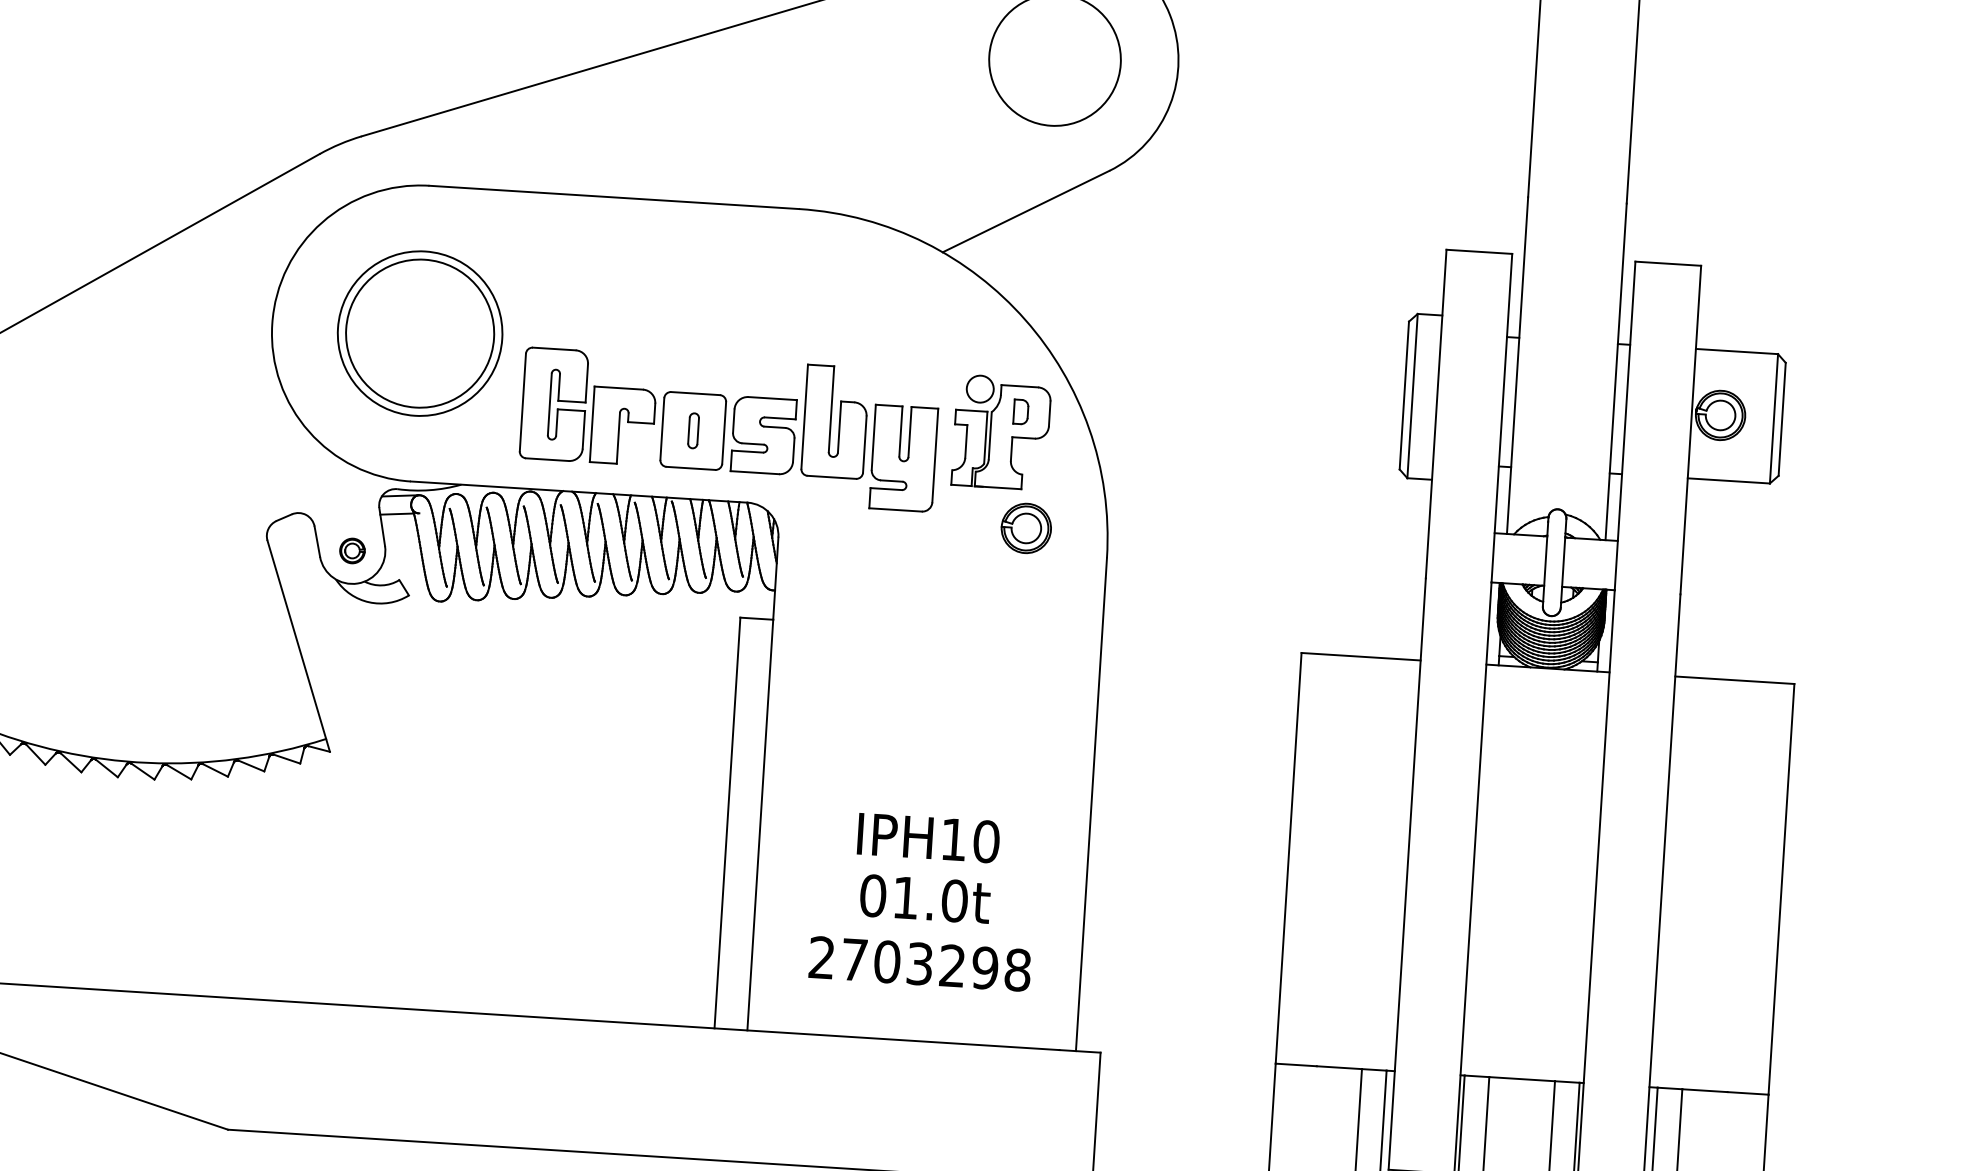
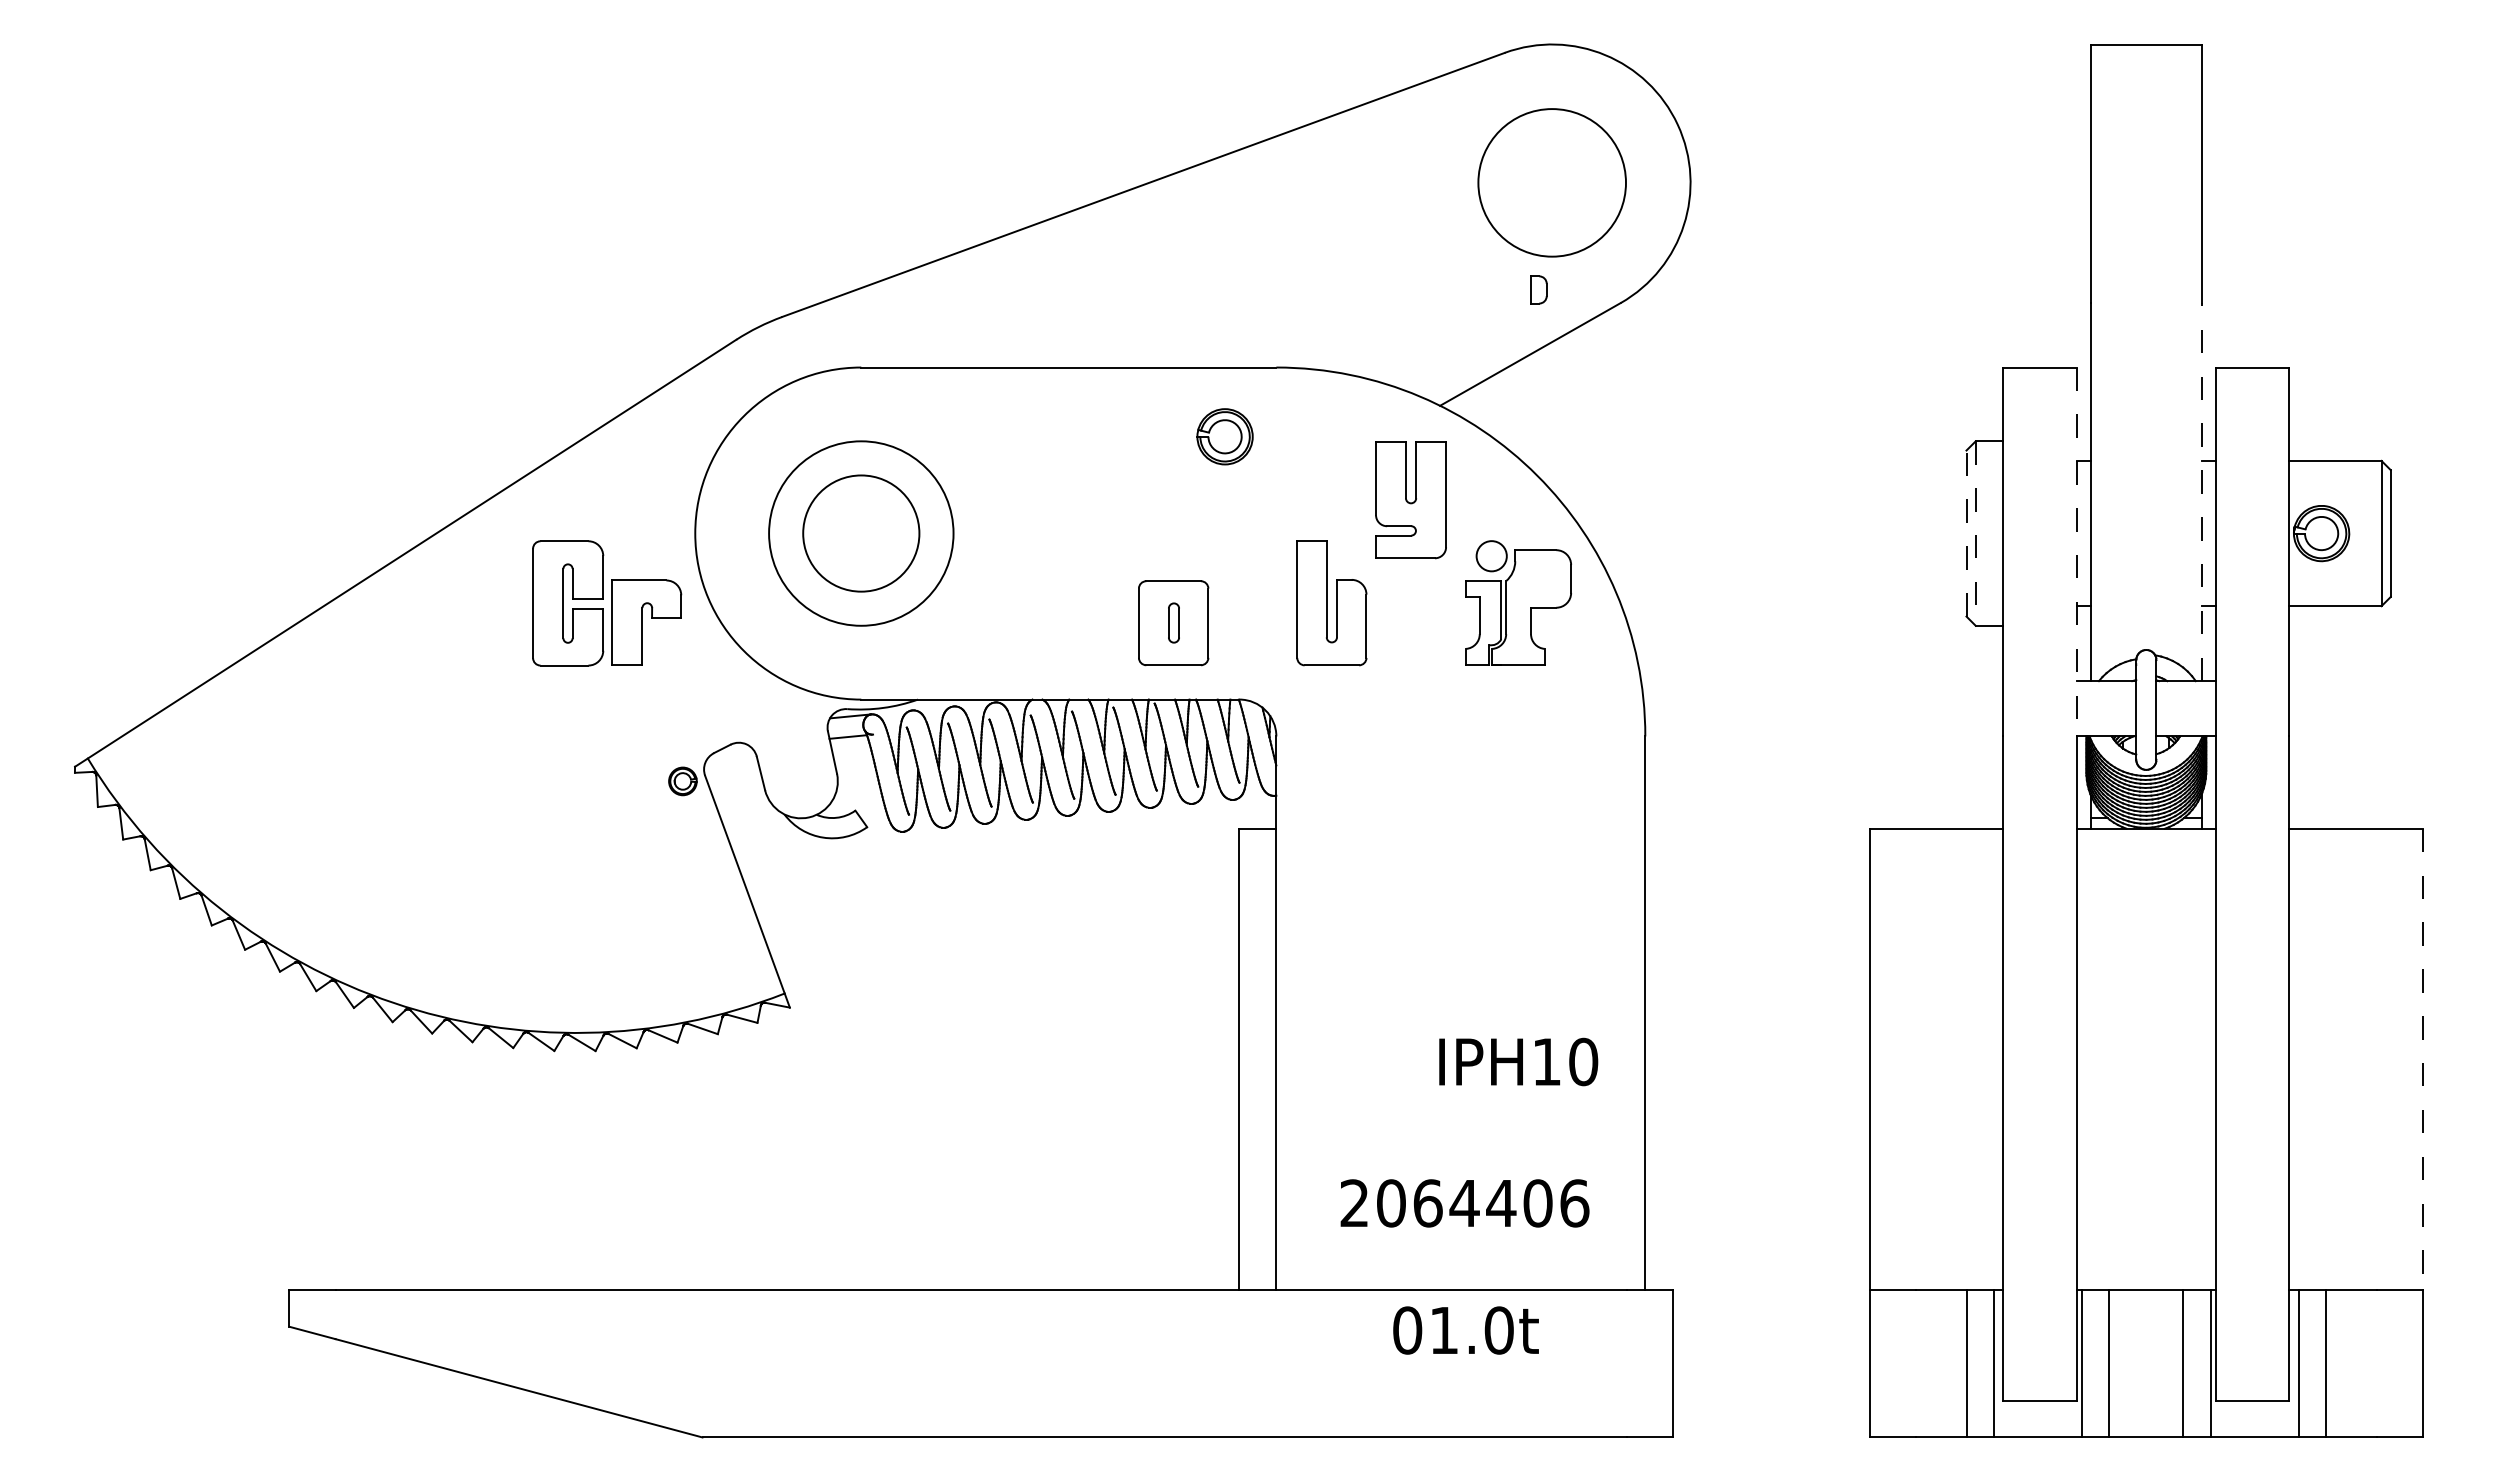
circle: (420, 333) -> (861, 533), size x0.7
line: (1615, 371) -> (2201, 491), solid -> dashed
line: (1404, 395) -> (1966, 533), solid -> dashed
line: (1412, 396) -> (1975, 534), solid -> dashed
part: (589, 406) -> (607, 603), moved
part: (1020, 411) -> (1538, 289), moved
line: (1502, 418) -> (2077, 552), solid -> dashed
part: (763, 435) -> (1252, 623), removed
part: (903, 458) -> (1410, 500), moved
part: (1025, 528) -> (1224, 436), moved
part: (352, 551) -> (682, 781), moved
text: (928, 837) -> (1518, 1061), moved
line: (1781, 889) -> (2423, 1059), solid -> dashed
text: (924, 899) -> (1465, 1330), moved
text: (936, 965) -> (1483, 1203), 2703298 -> 2064406

